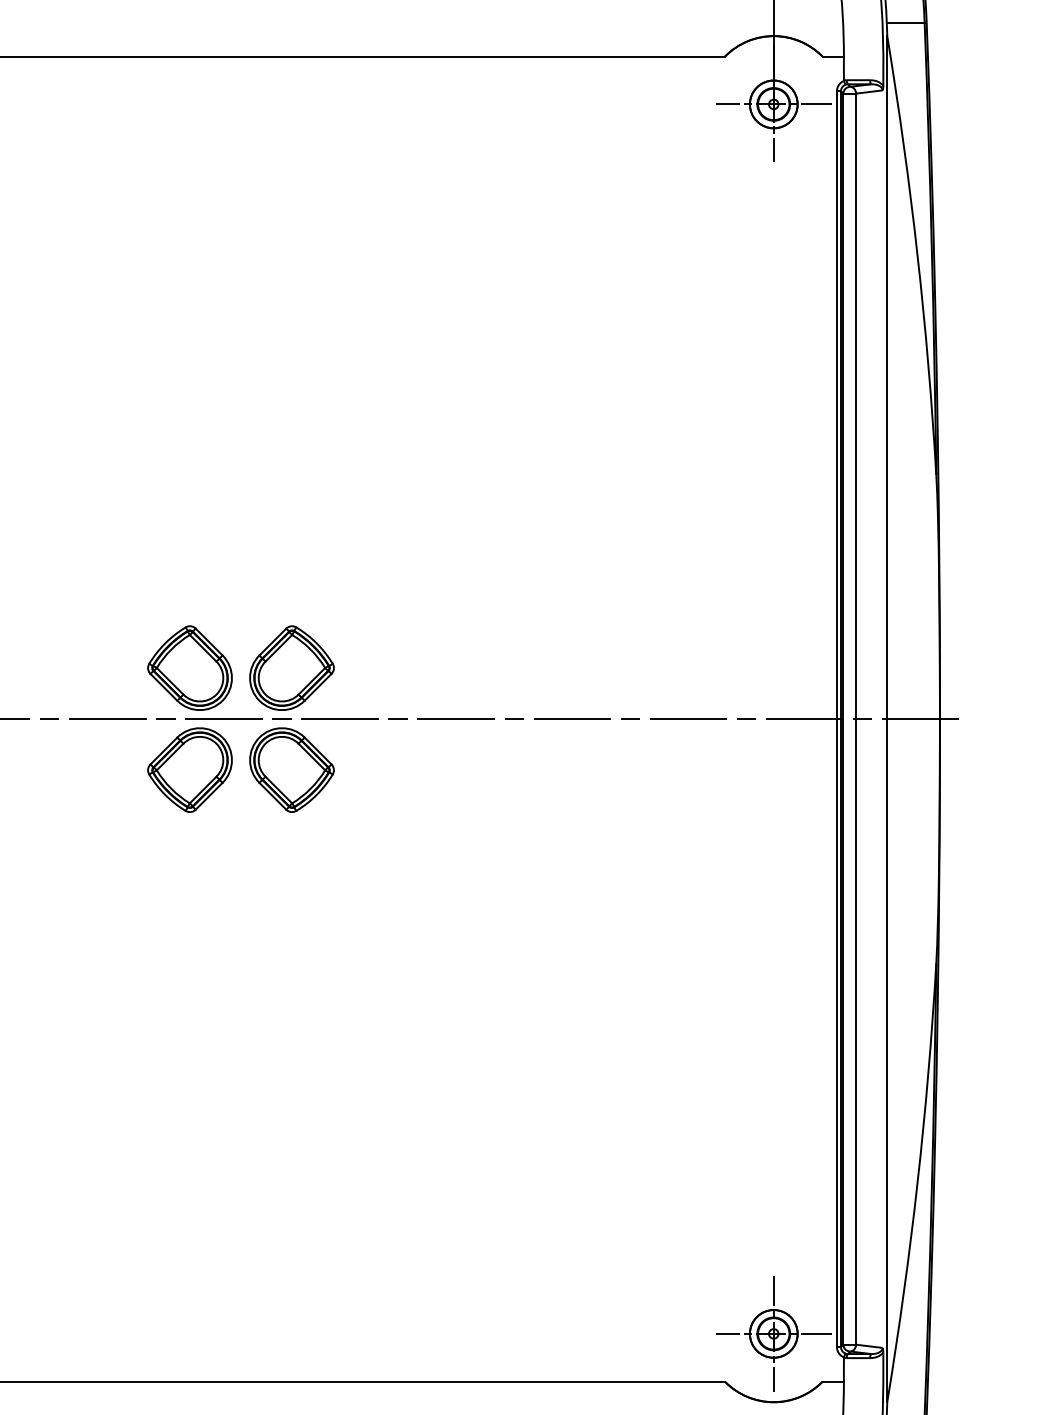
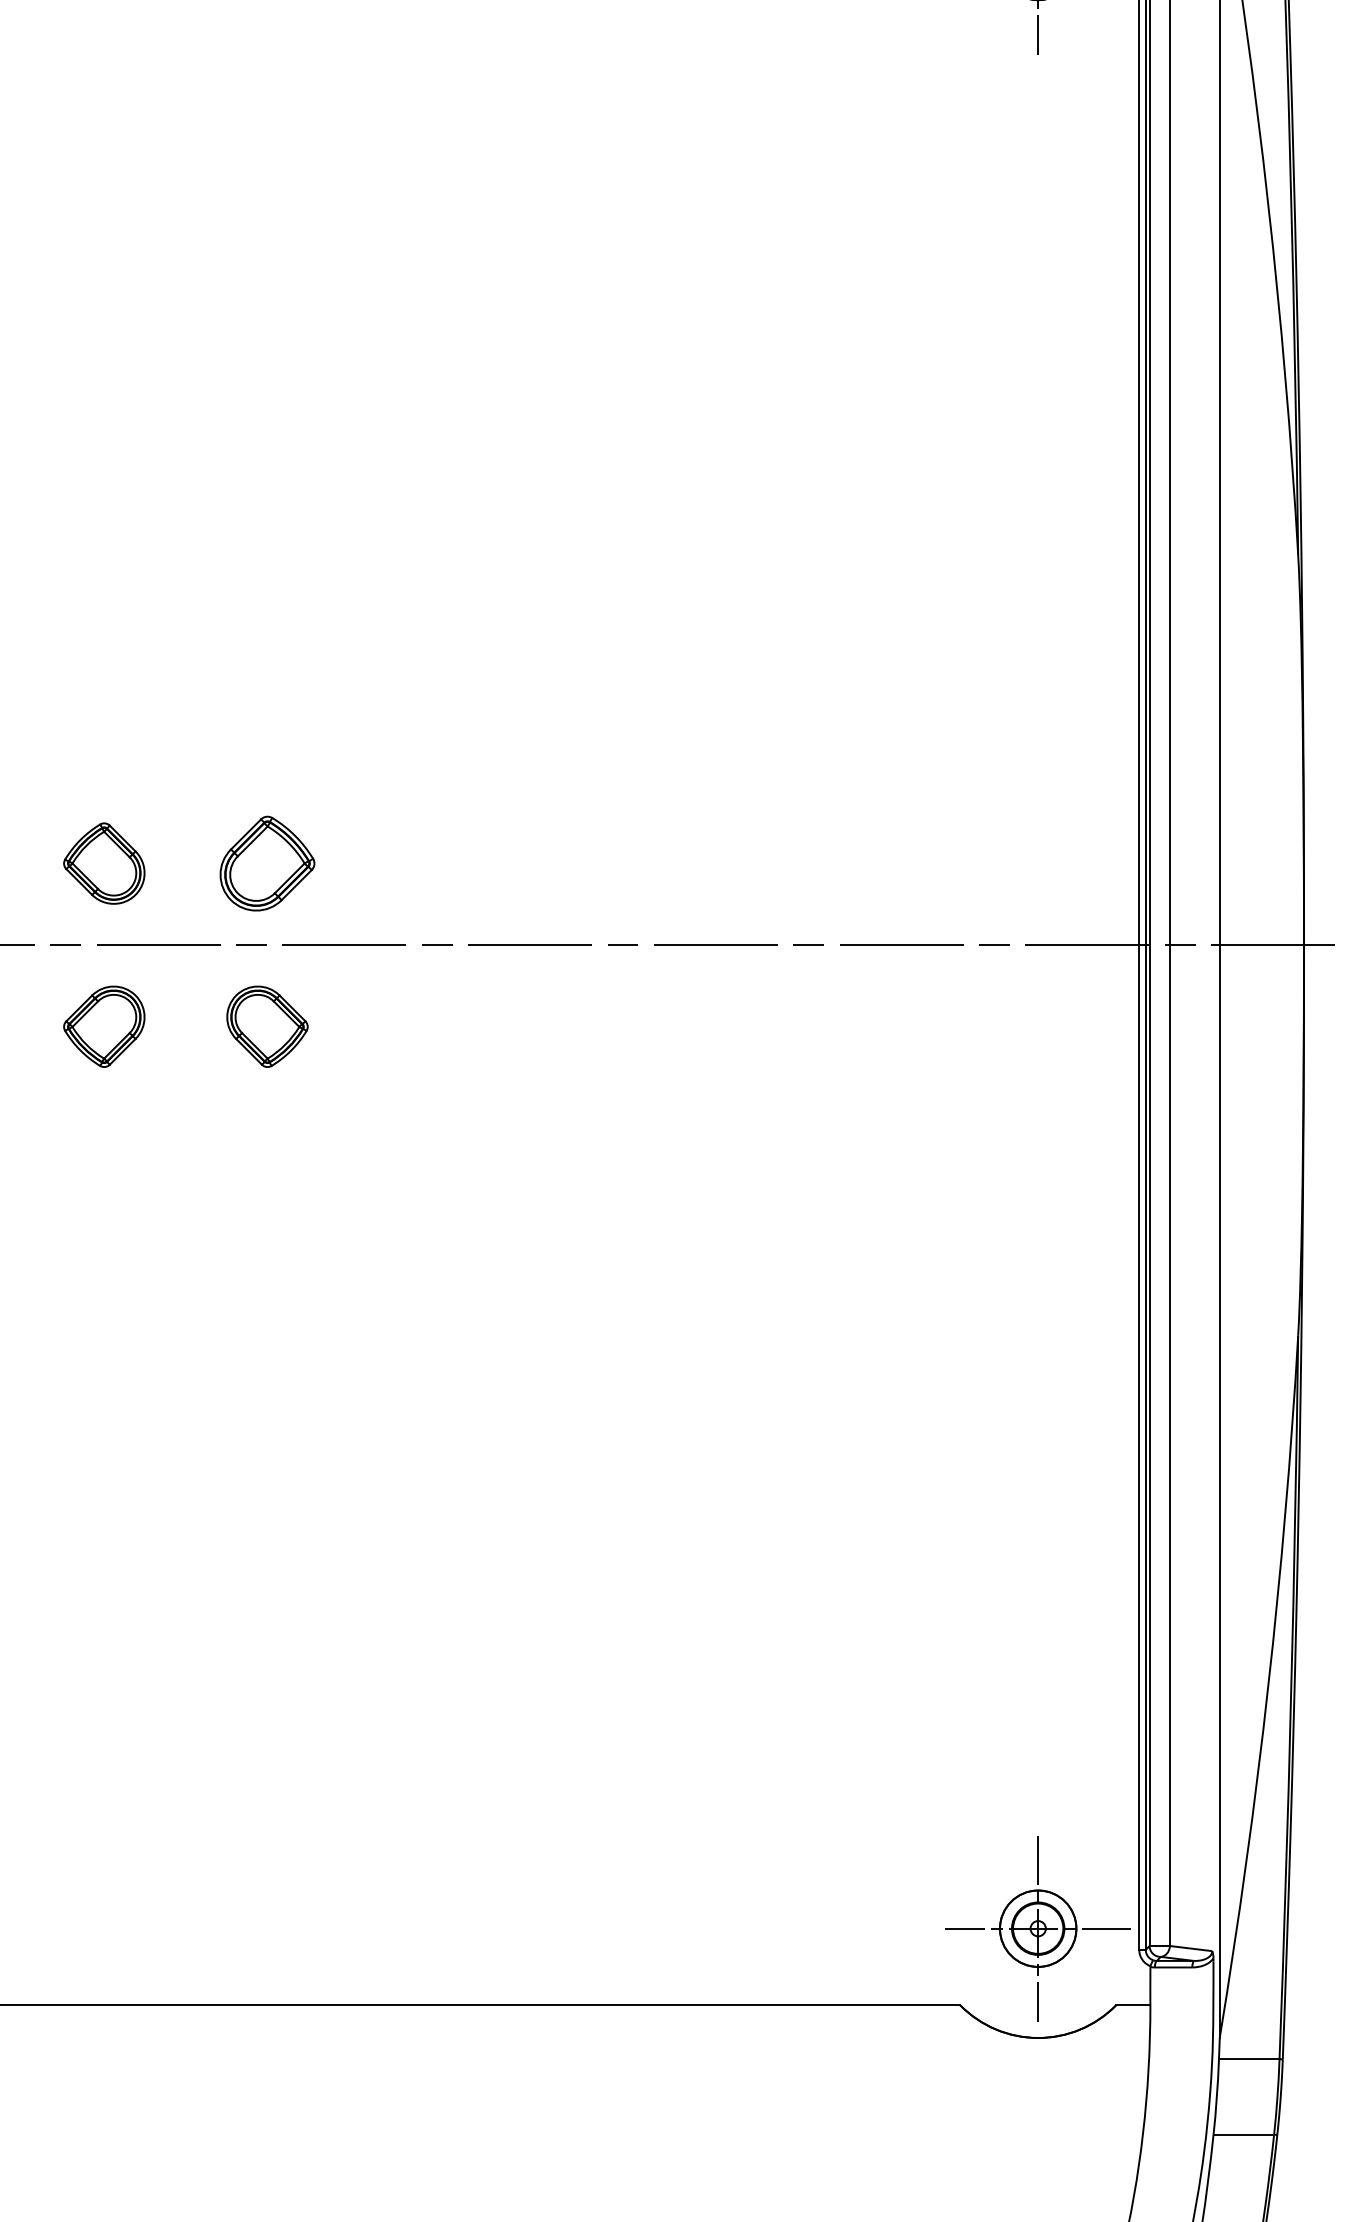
part: (189, 667) -> (103, 862), size x0.6
part: (291, 667) -> (266, 862), size x0.7
part: (189, 769) -> (103, 1025), size x0.6
part: (291, 769) -> (266, 1025), size x0.6

